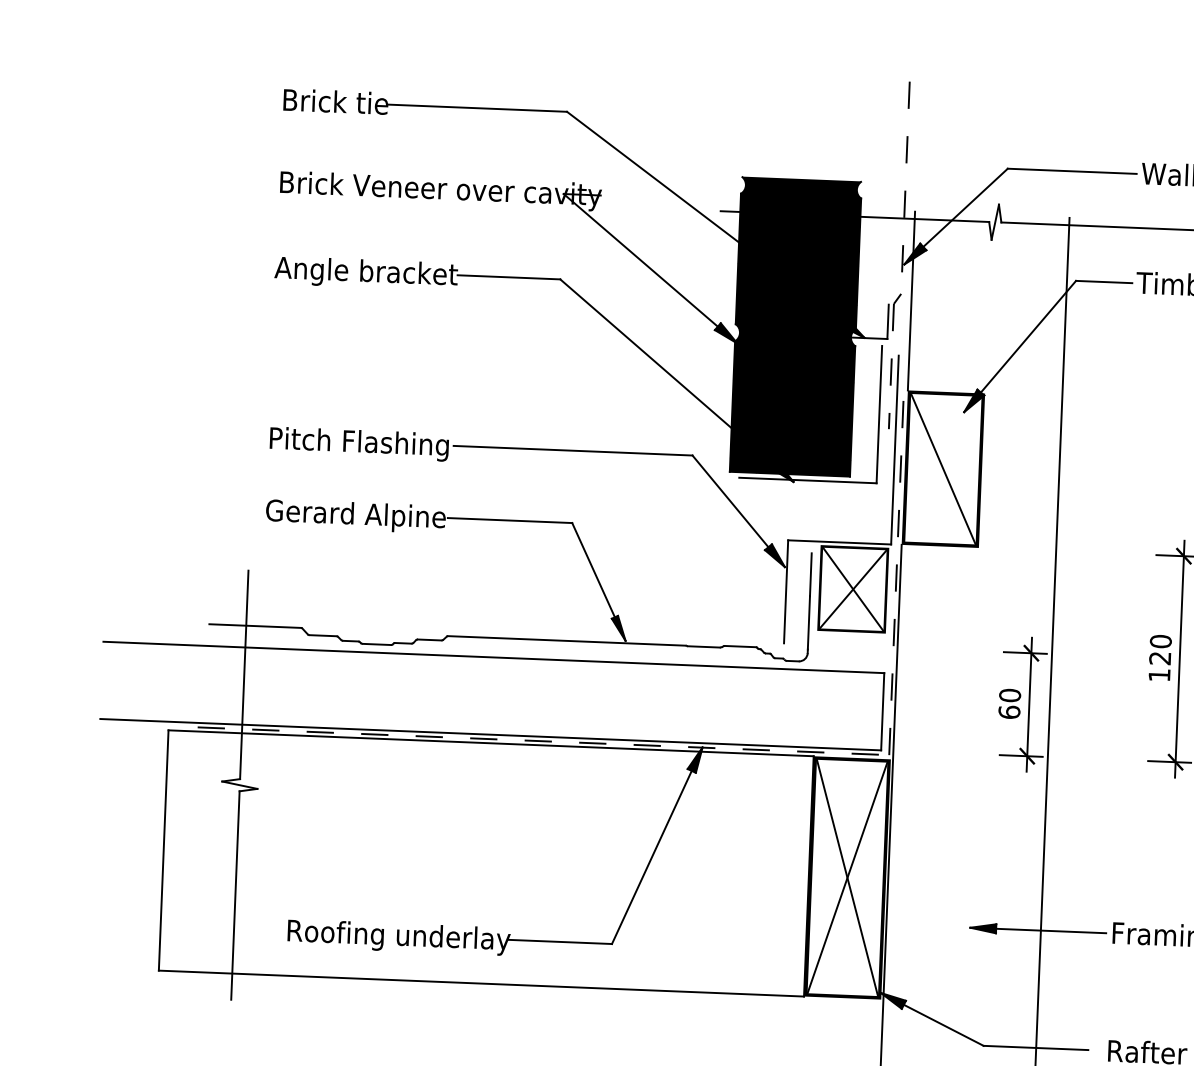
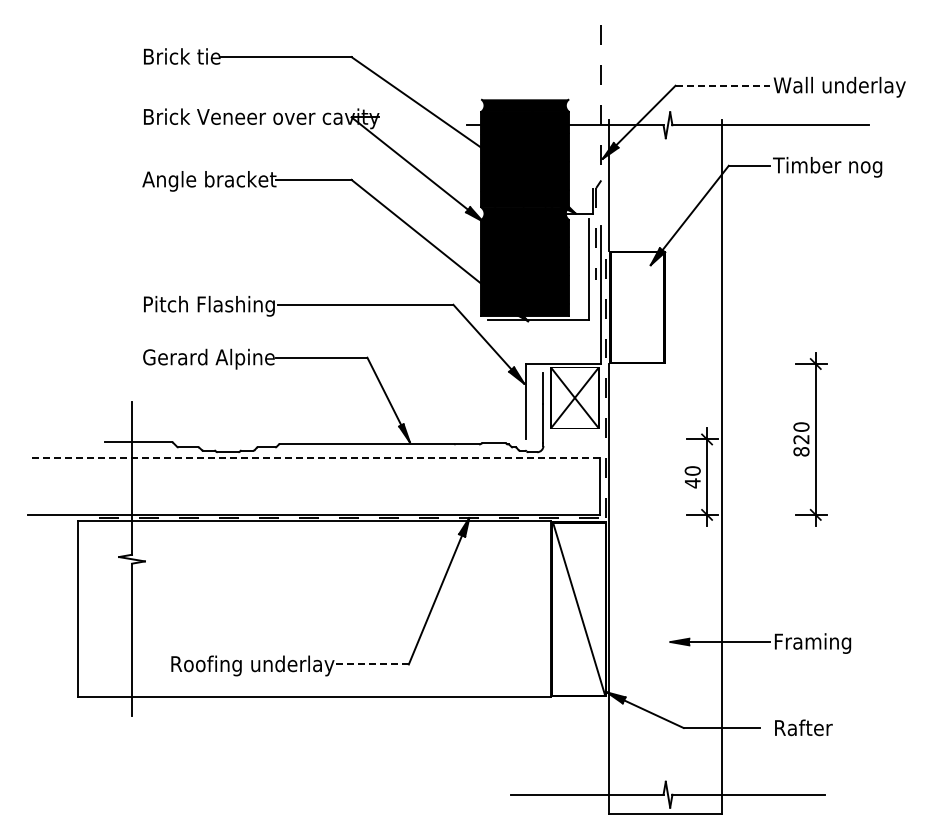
line: (1073, 170) -> (723, 85), solid -> dashed
line: (943, 469) -> (637, 307), removed
line: (493, 657) -> (313, 458), solid -> dashed
text: (1159, 674) -> (801, 451), 120 -> 820
text: (1009, 712) -> (692, 483), 60 -> 40
line: (846, 876) -> (578, 608), removed
line: (559, 941) -> (370, 664), solid -> dashed

